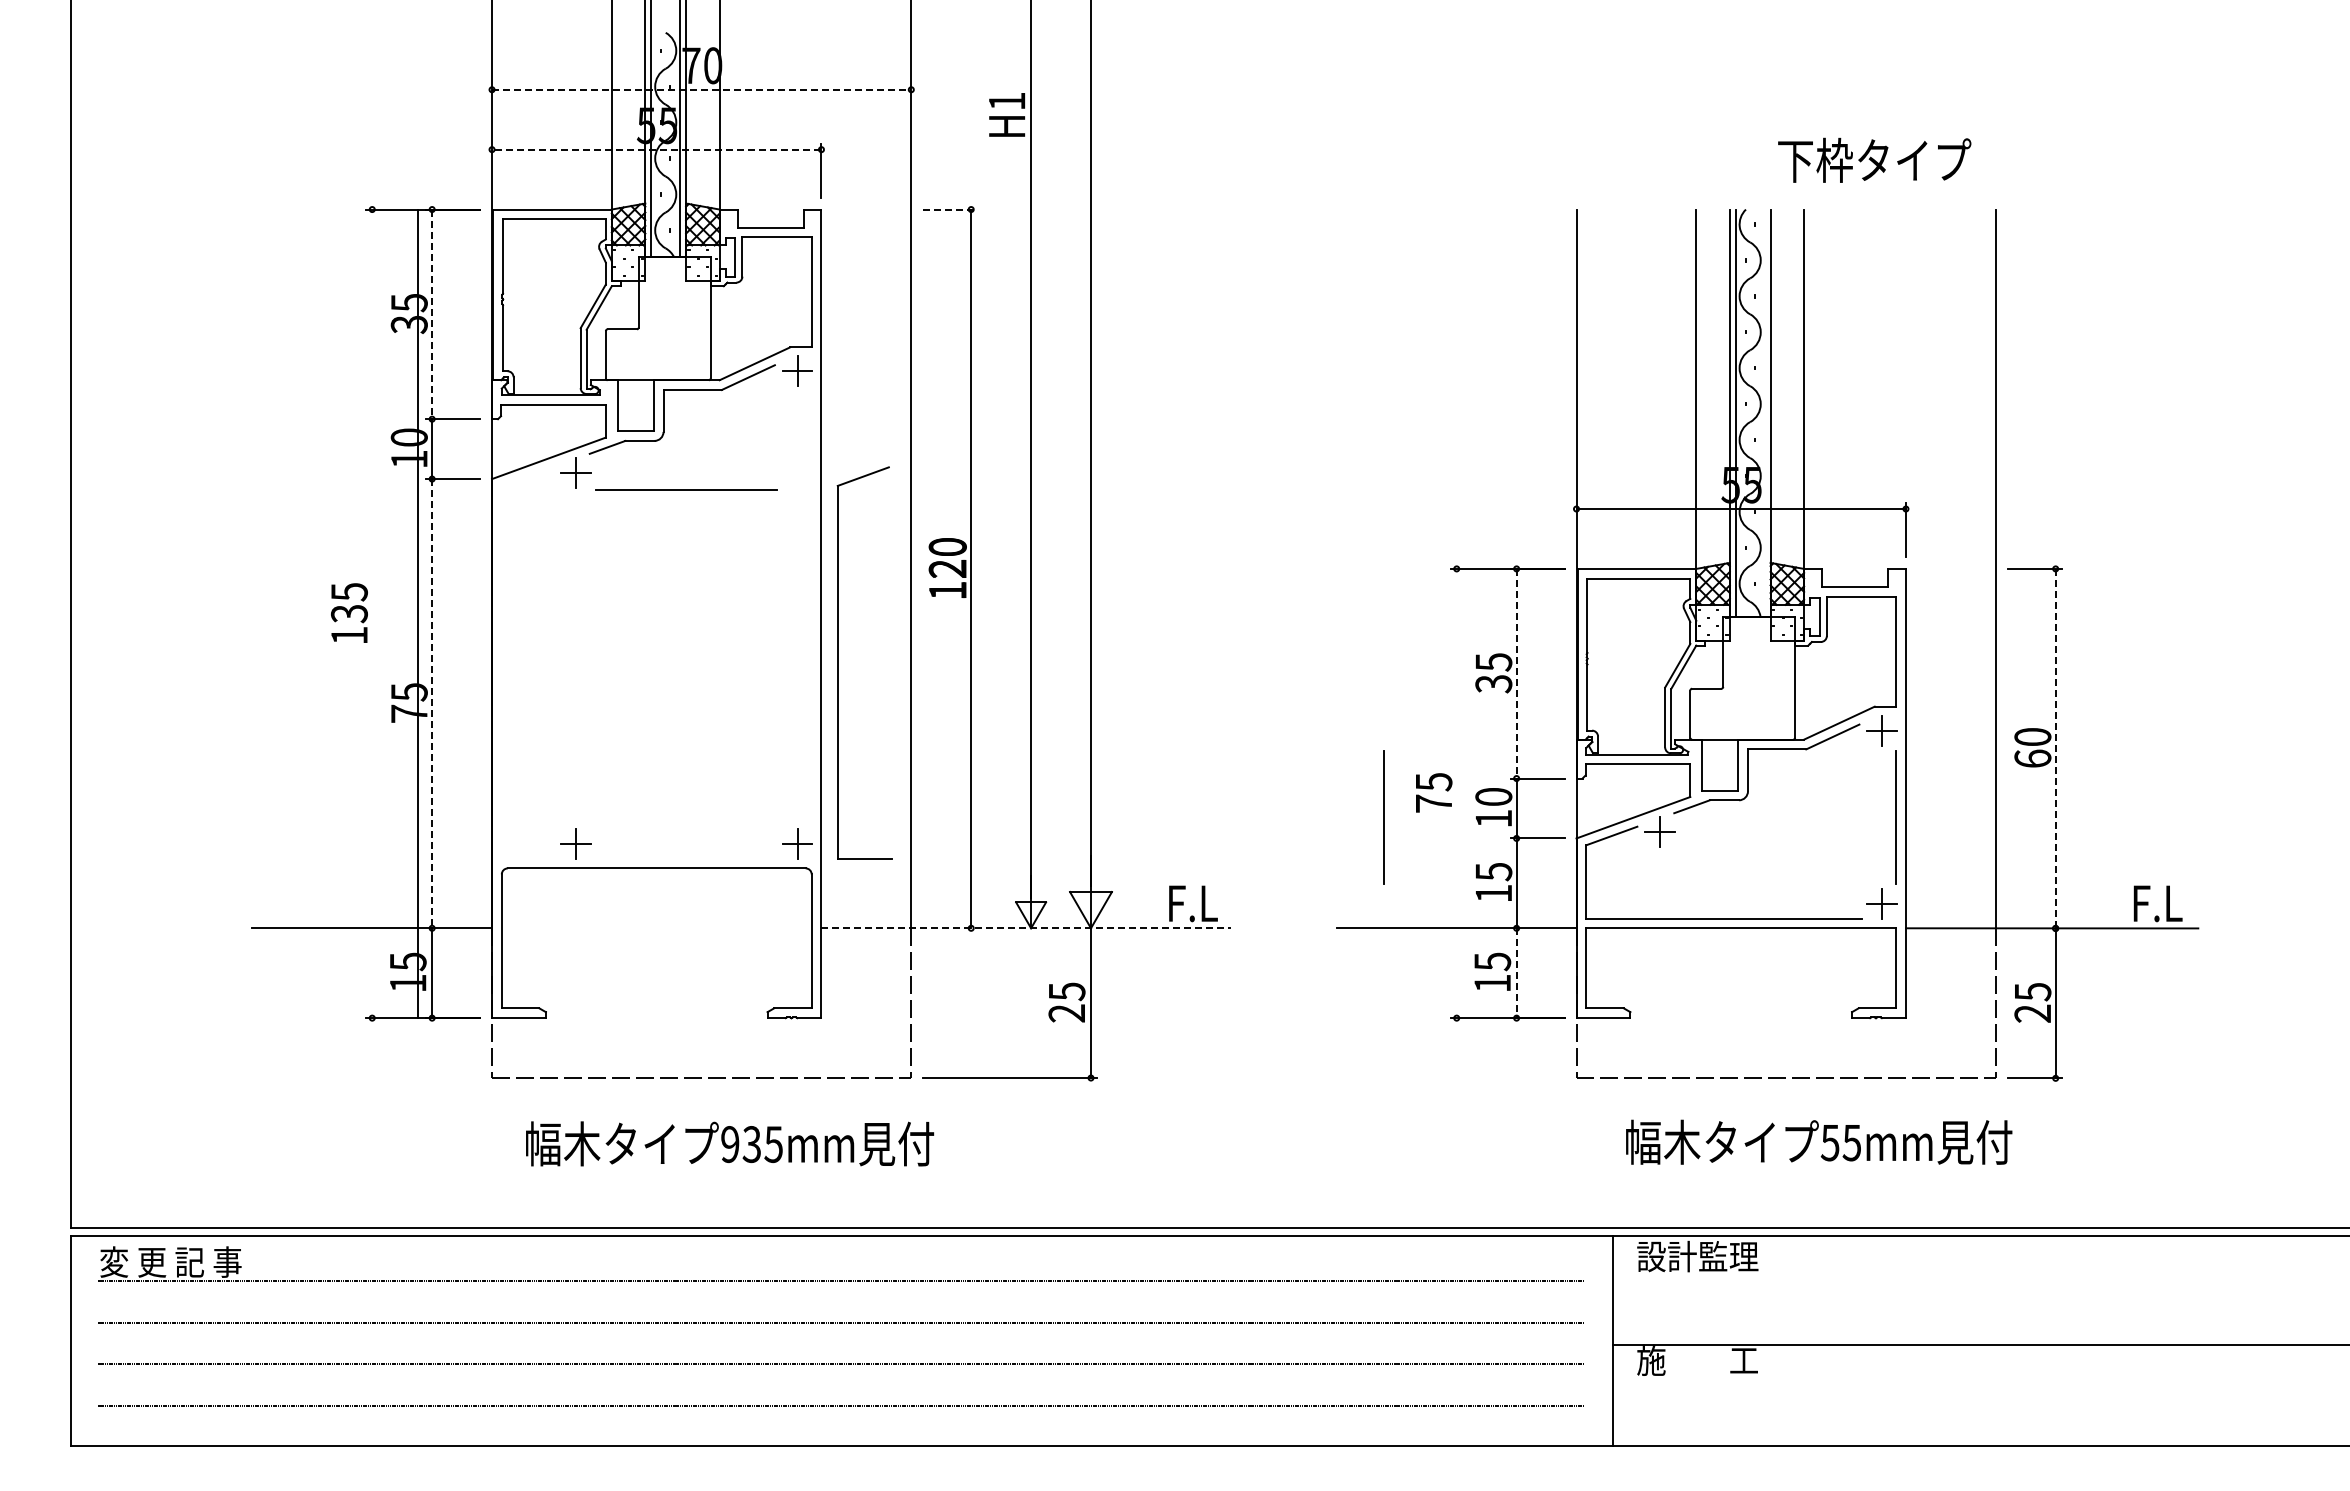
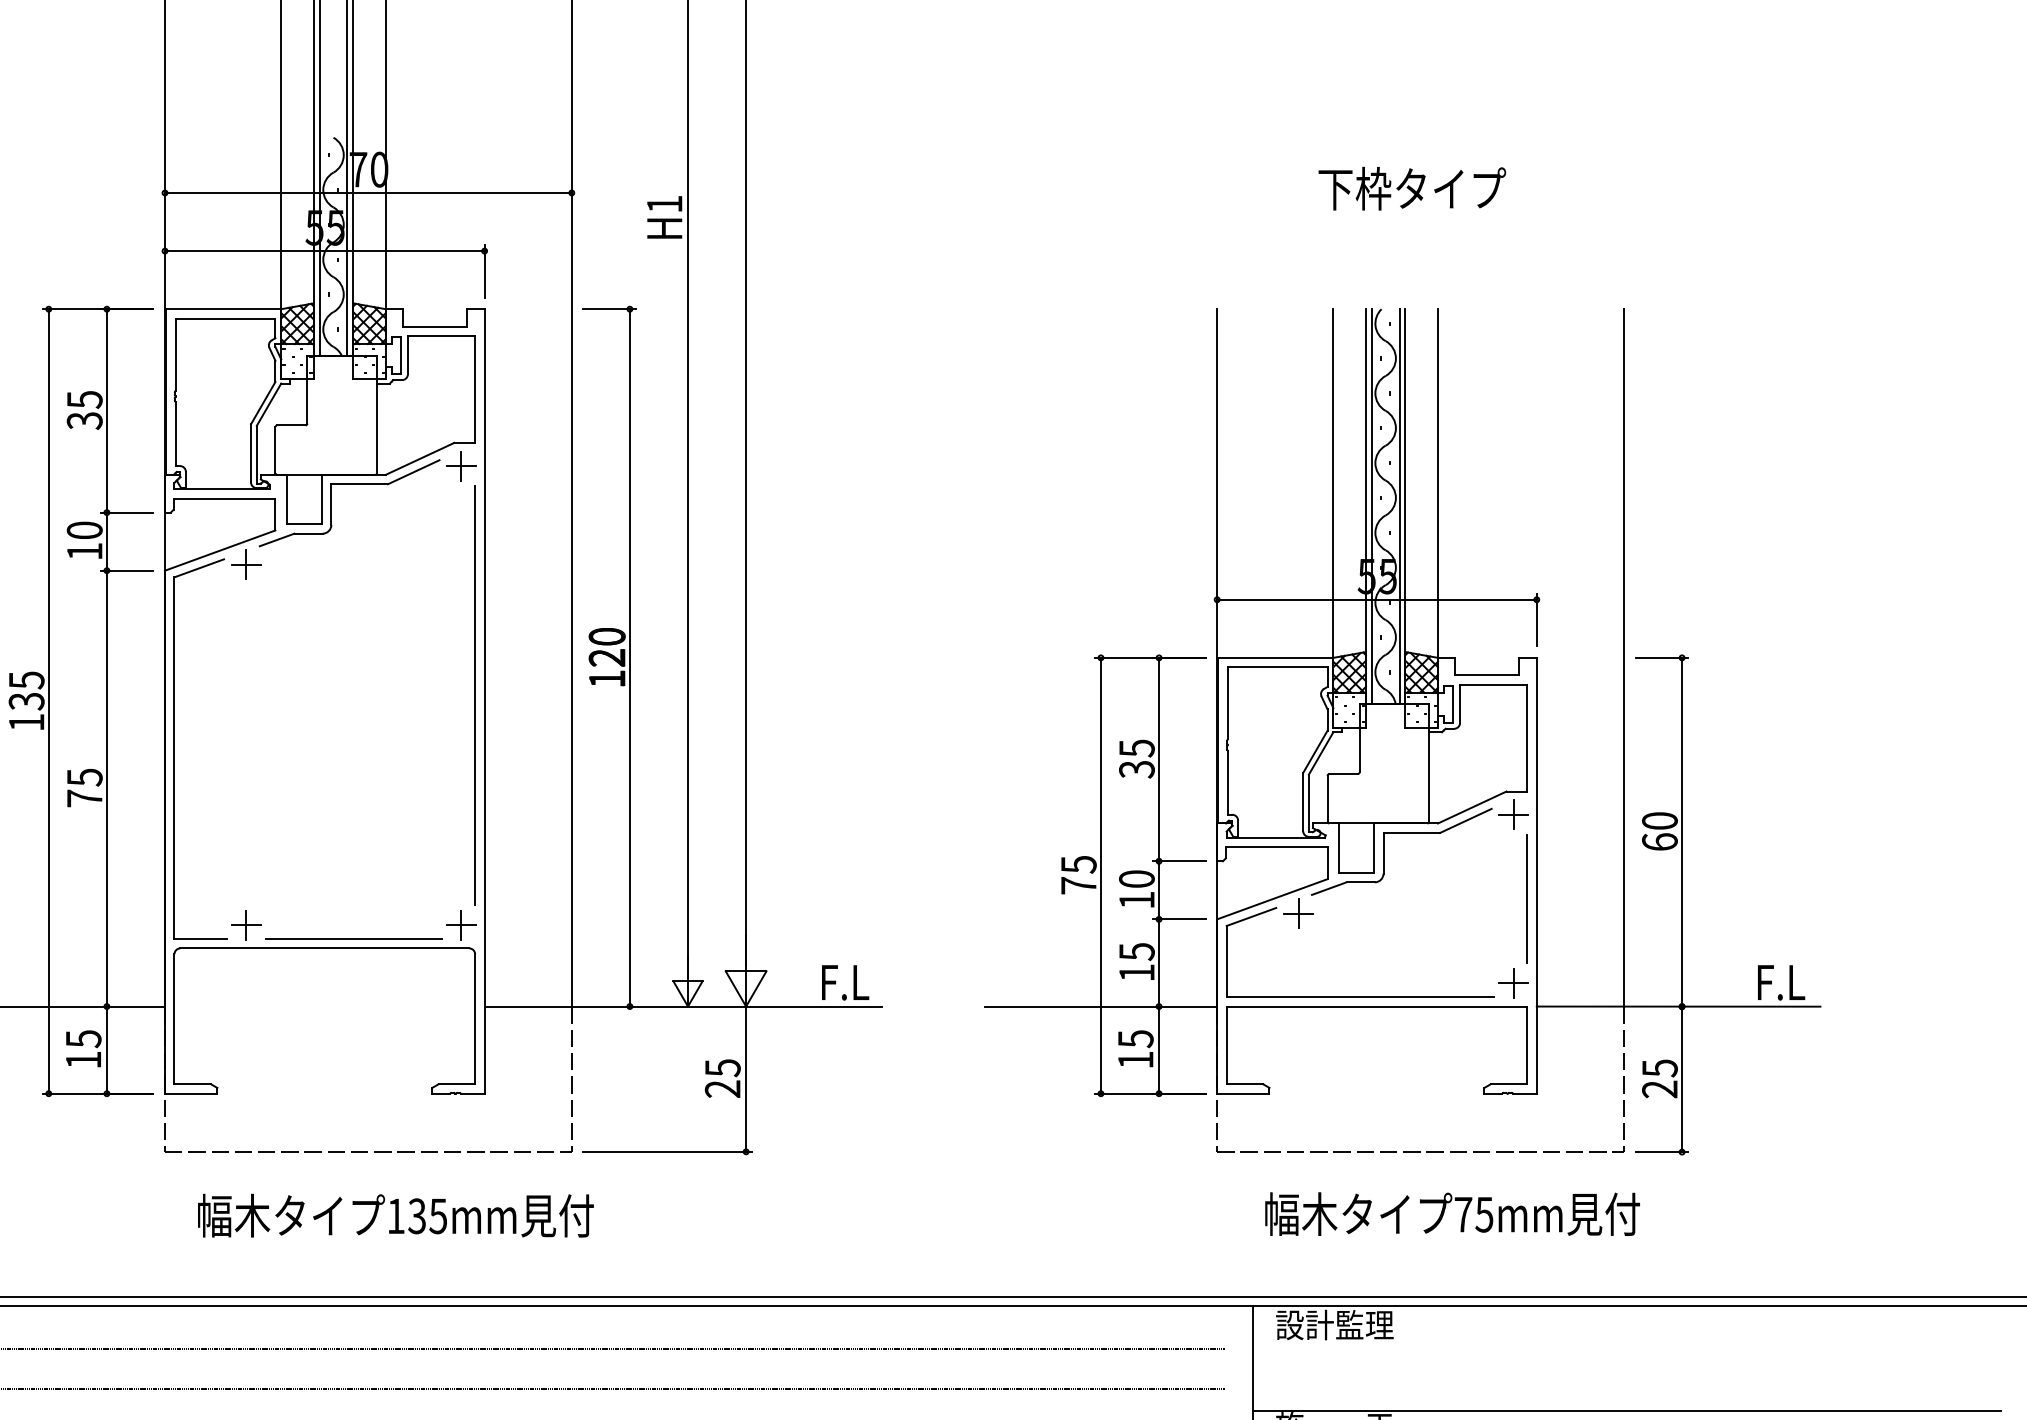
line: (701, 89) -> (368, 192), dashed -> solid
line: (656, 149) -> (324, 250), dashed -> solid
text: (1874, 159) -> (1412, 187), moved
line: (950, 209) -> (609, 309), dashed -> solid
line: (432, 314) -> (107, 411), dashed -> solid
line: (1764, 412) -> (1399, 506), added
line: (686, 489) -> (353, 938), moved
line: (811, 607) -> (474, 695), added
line: (418, 613) -> (49, 701), moved
part: (838, 662) -> (175, 748), moved
line: (1516, 673) -> (1158, 759), dashed -> solid
line: (432, 703) -> (107, 788), dashed -> solid
line: (2055, 748) -> (1681, 832), dashed -> solid
line: (1456, 793) -> (1100, 875), added
line: (1383, 817) -> (1029, 899), removed
line: (1026, 928) -> (683, 1006), dashed -> solid
line: (1516, 973) -> (1158, 1050), dashed -> solid
text: (1829, 1143) -> (1462, 1215), 55mm -> 75mm
text: (730, 1144) -> (396, 1216), 935mm -> 135mm

